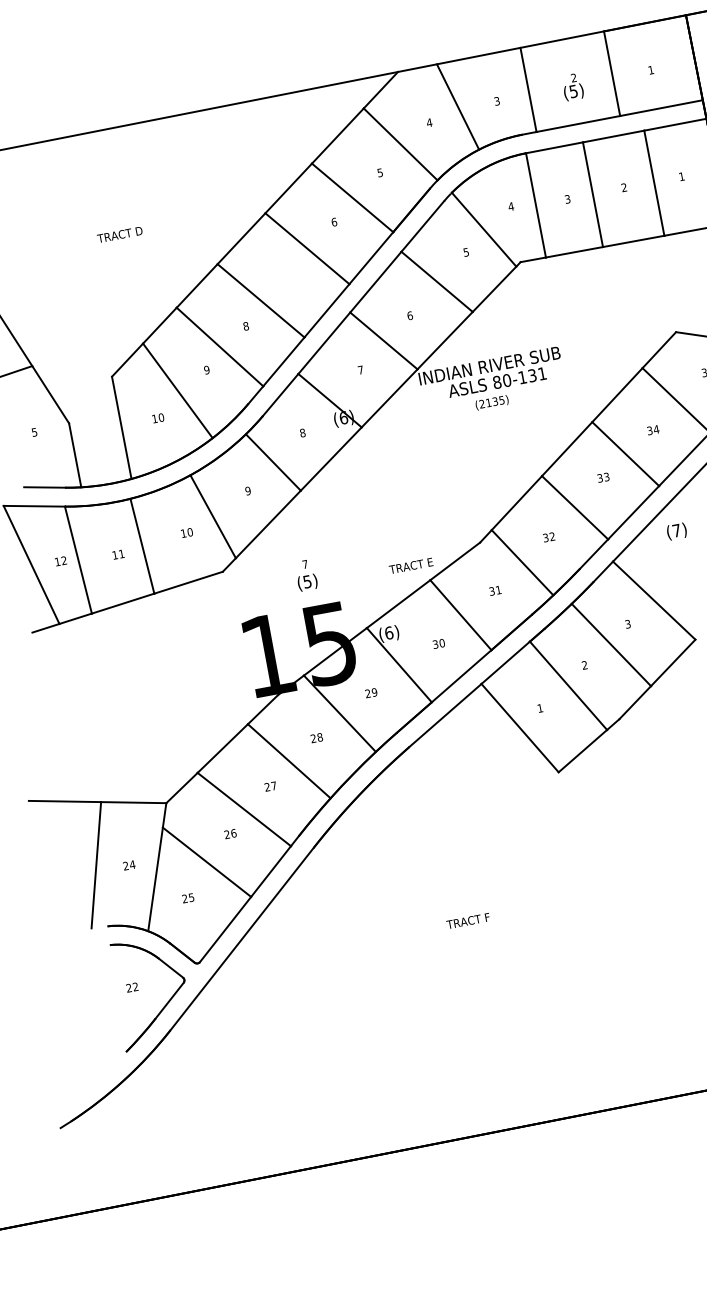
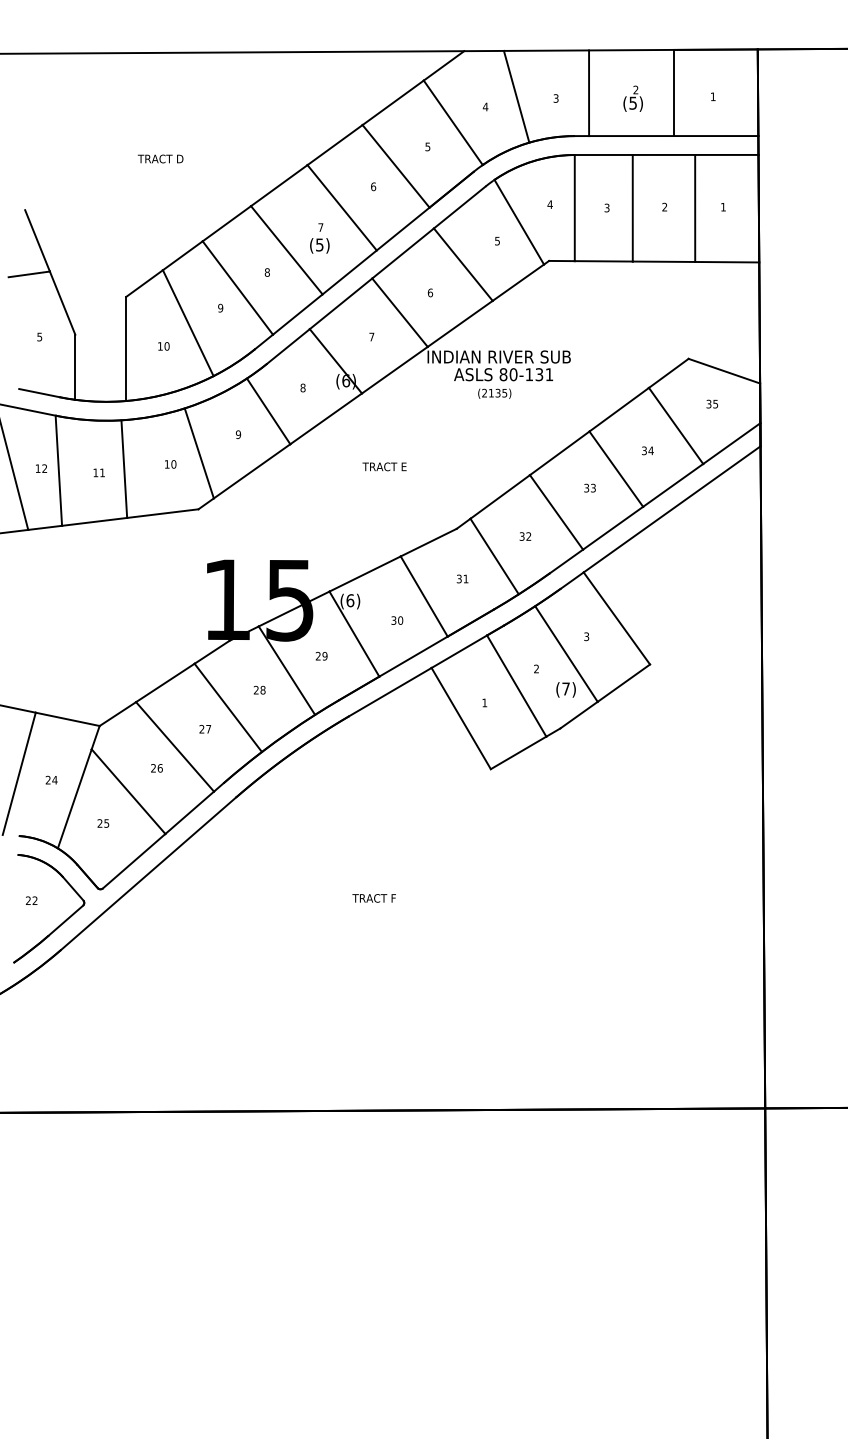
text: (676, 531) -> (565, 689), moved
text: (410, 565) -> (384, 466), moved
text: (305, 575) -> (319, 238), moved

